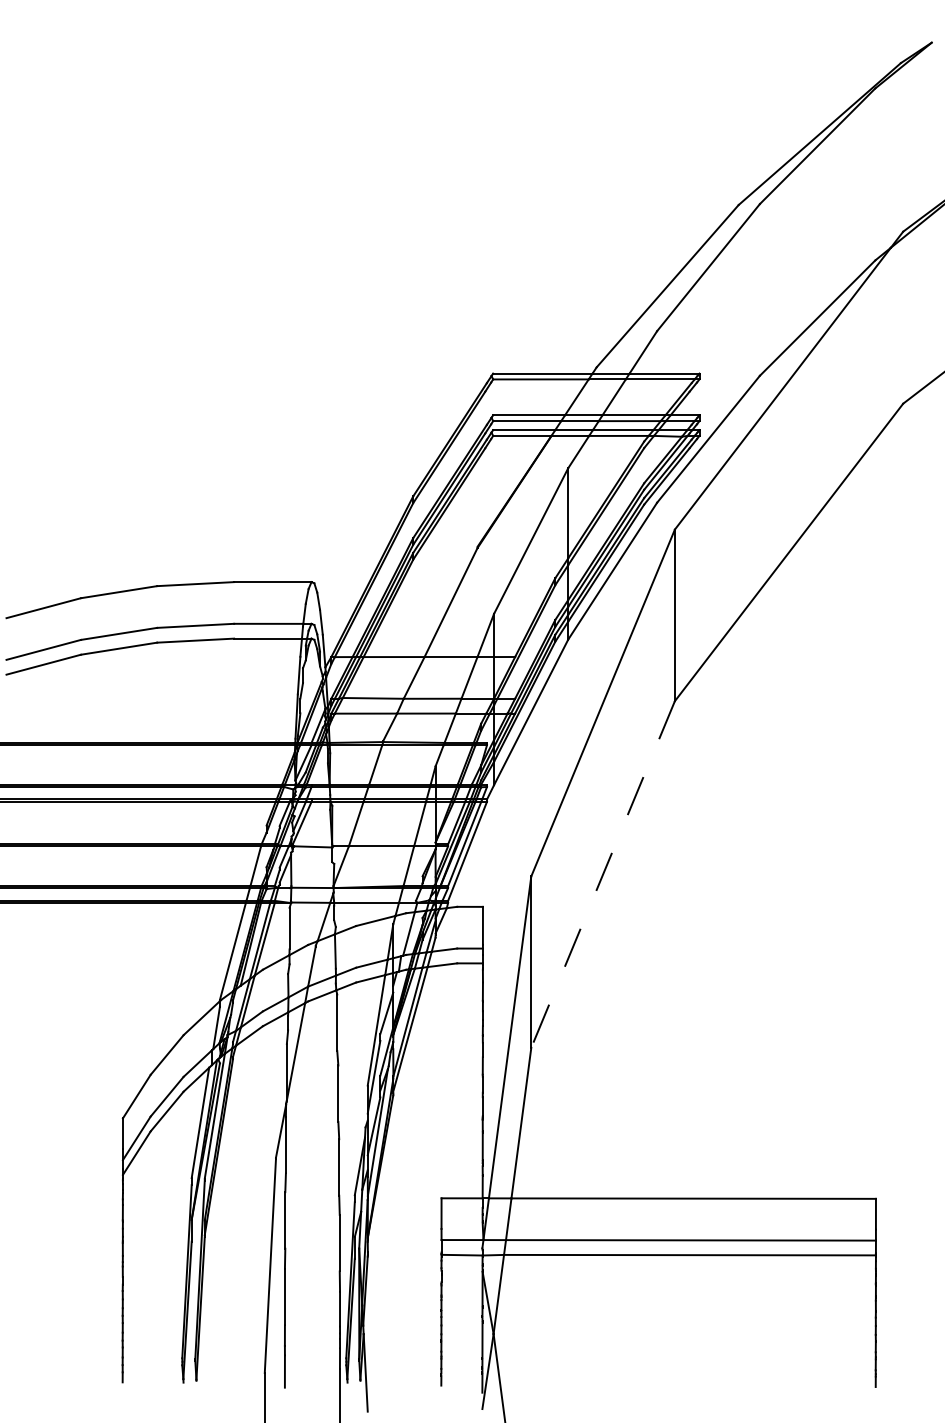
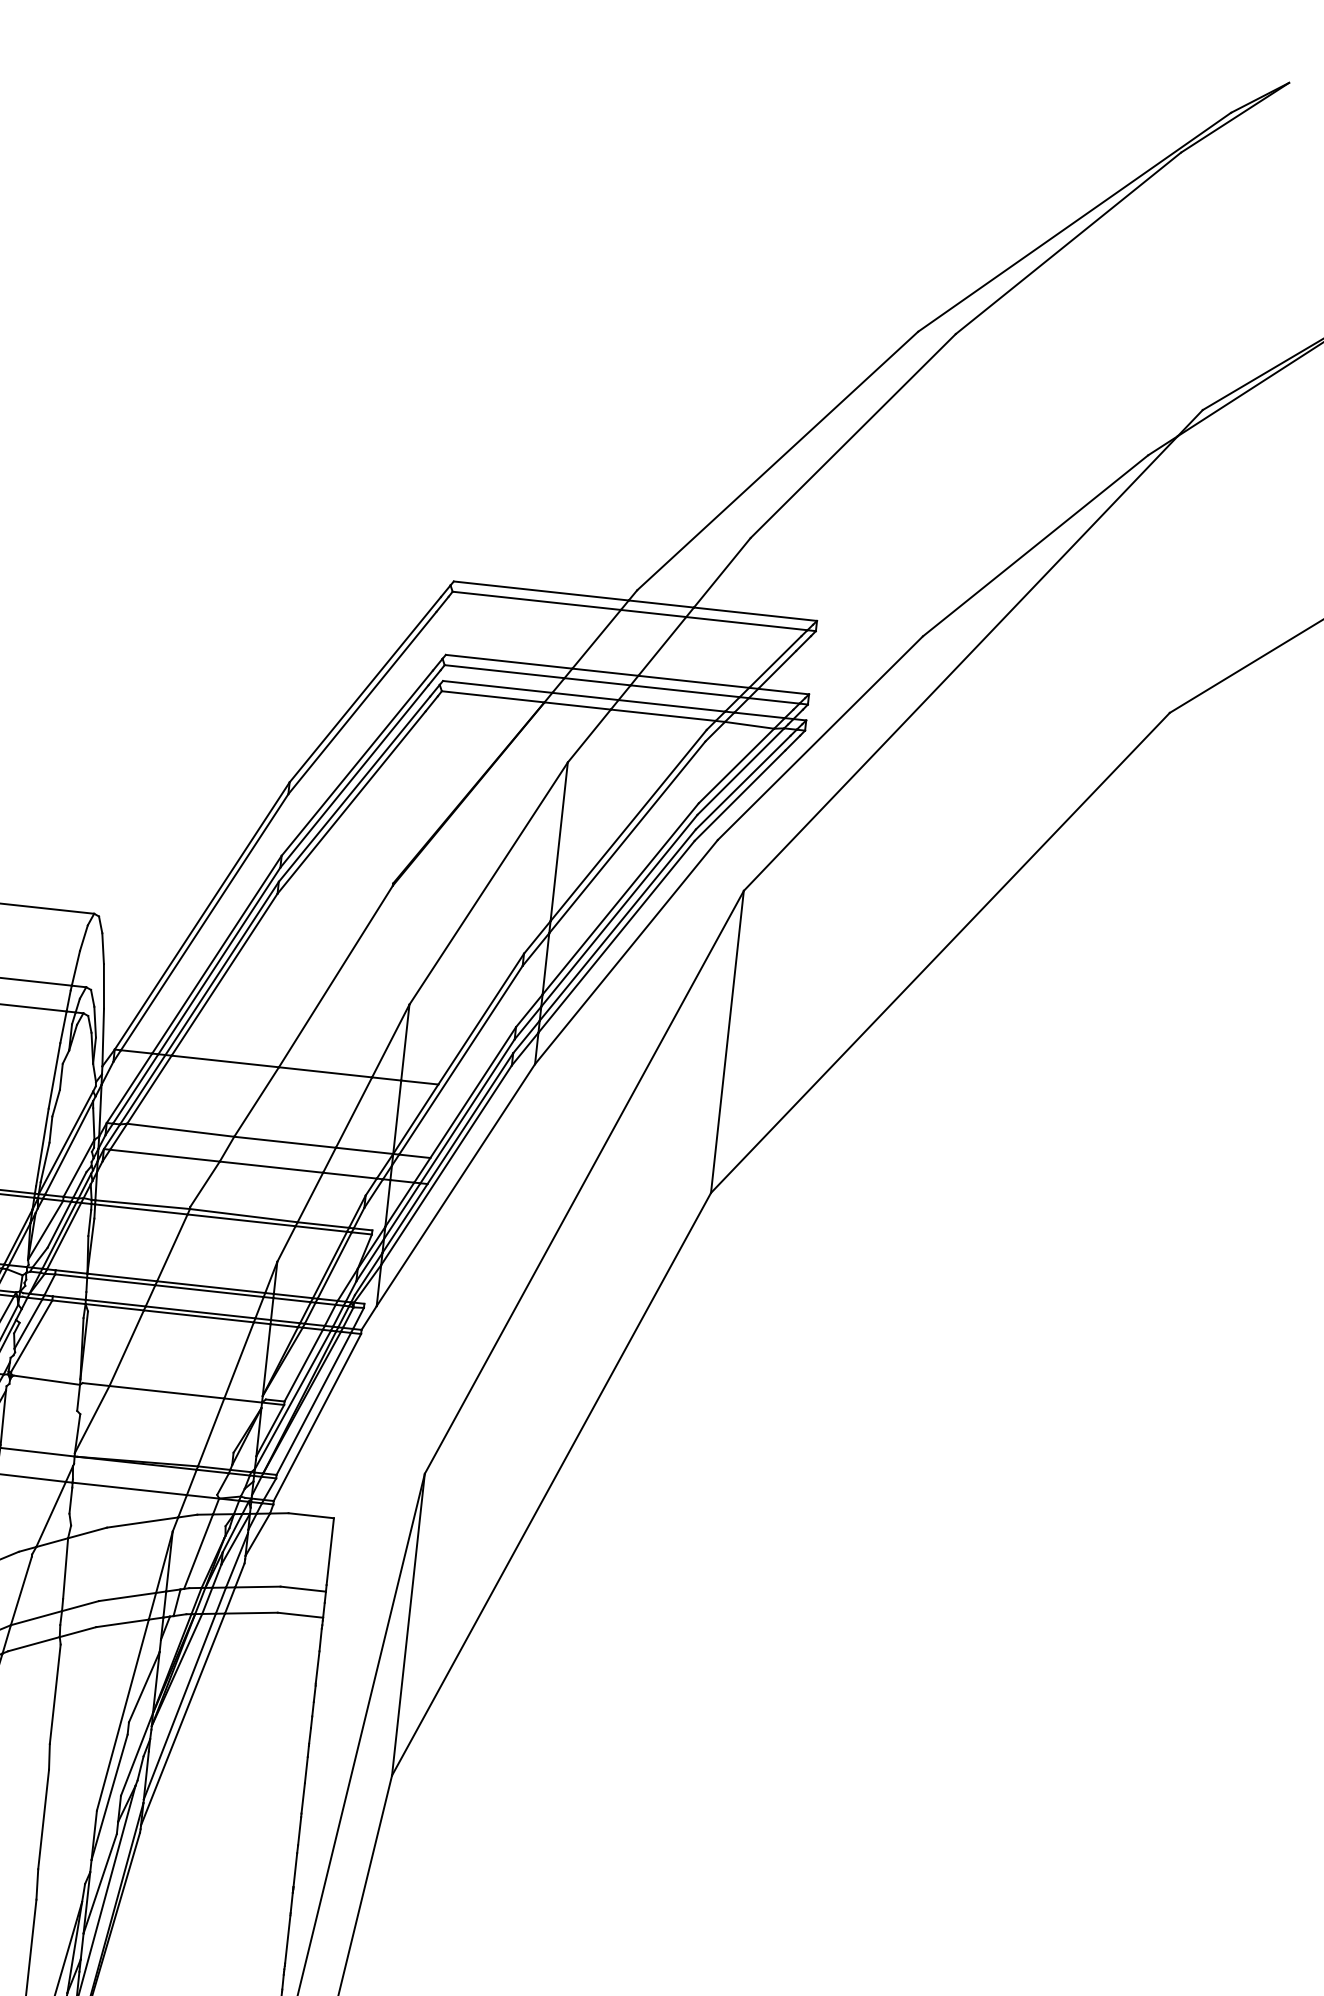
line: (603, 874) -> (552, 1484), dashed -> solid

